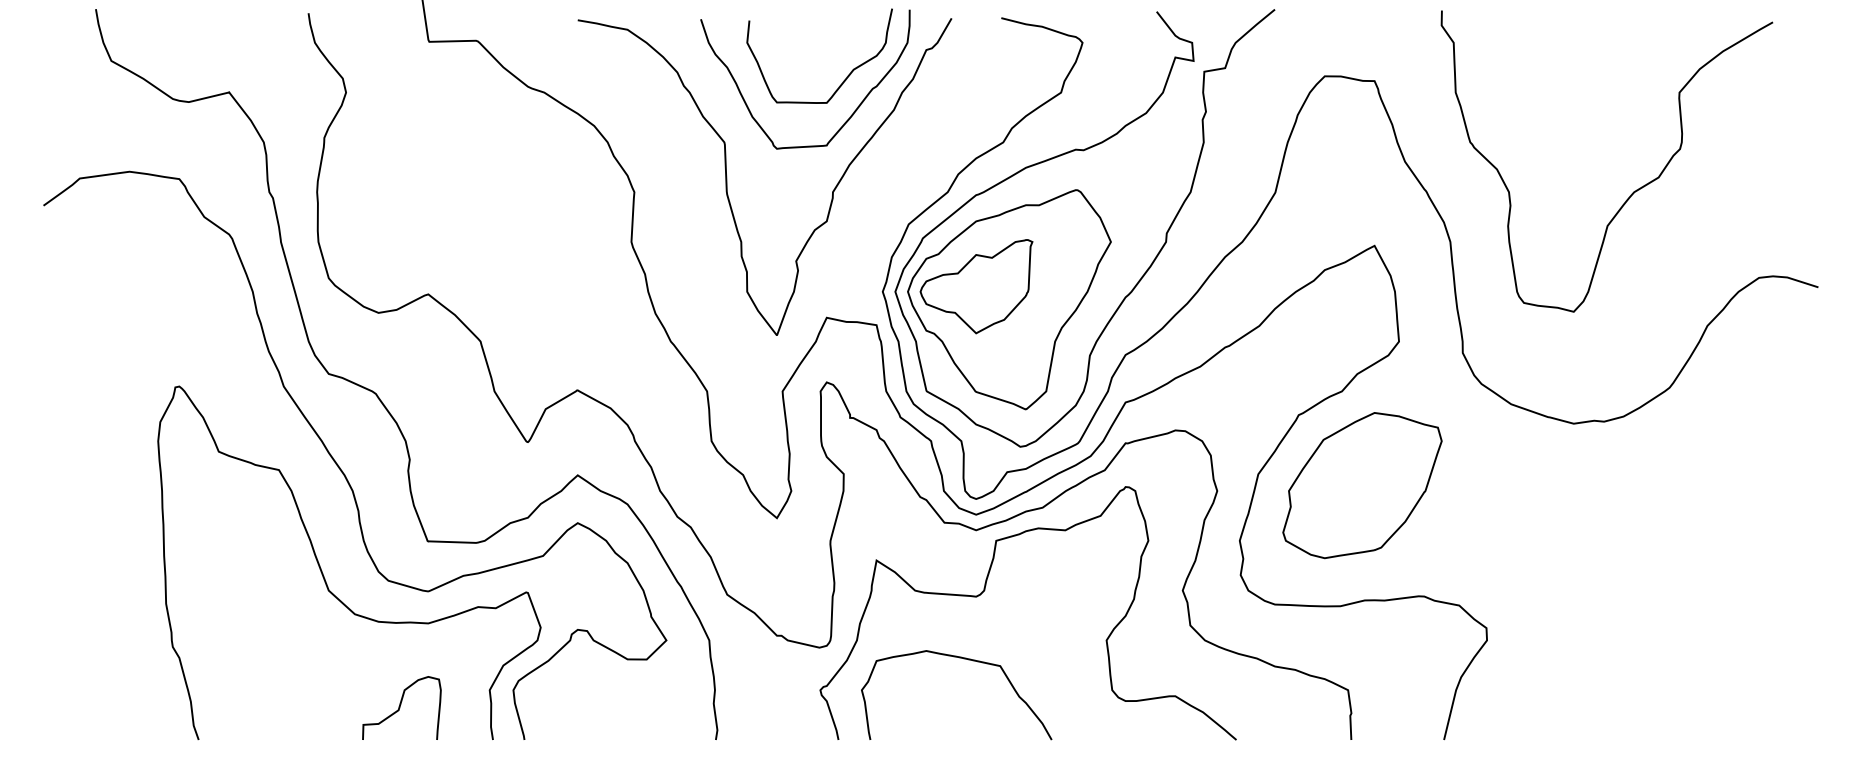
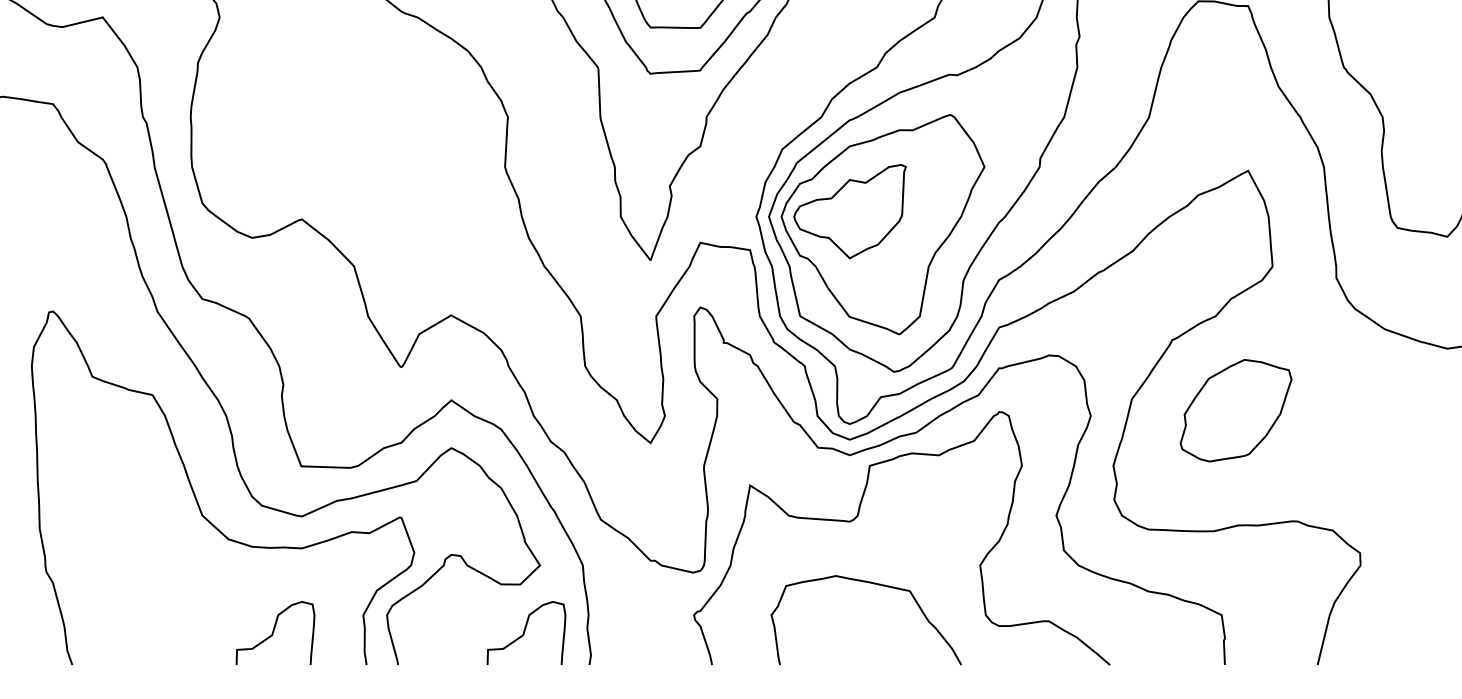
part: (1362, 485) -> (1236, 410), size x0.7
curve: (963, 659) -> (873, 584), moved
curve: (651, 707) -> (525, 632), added

